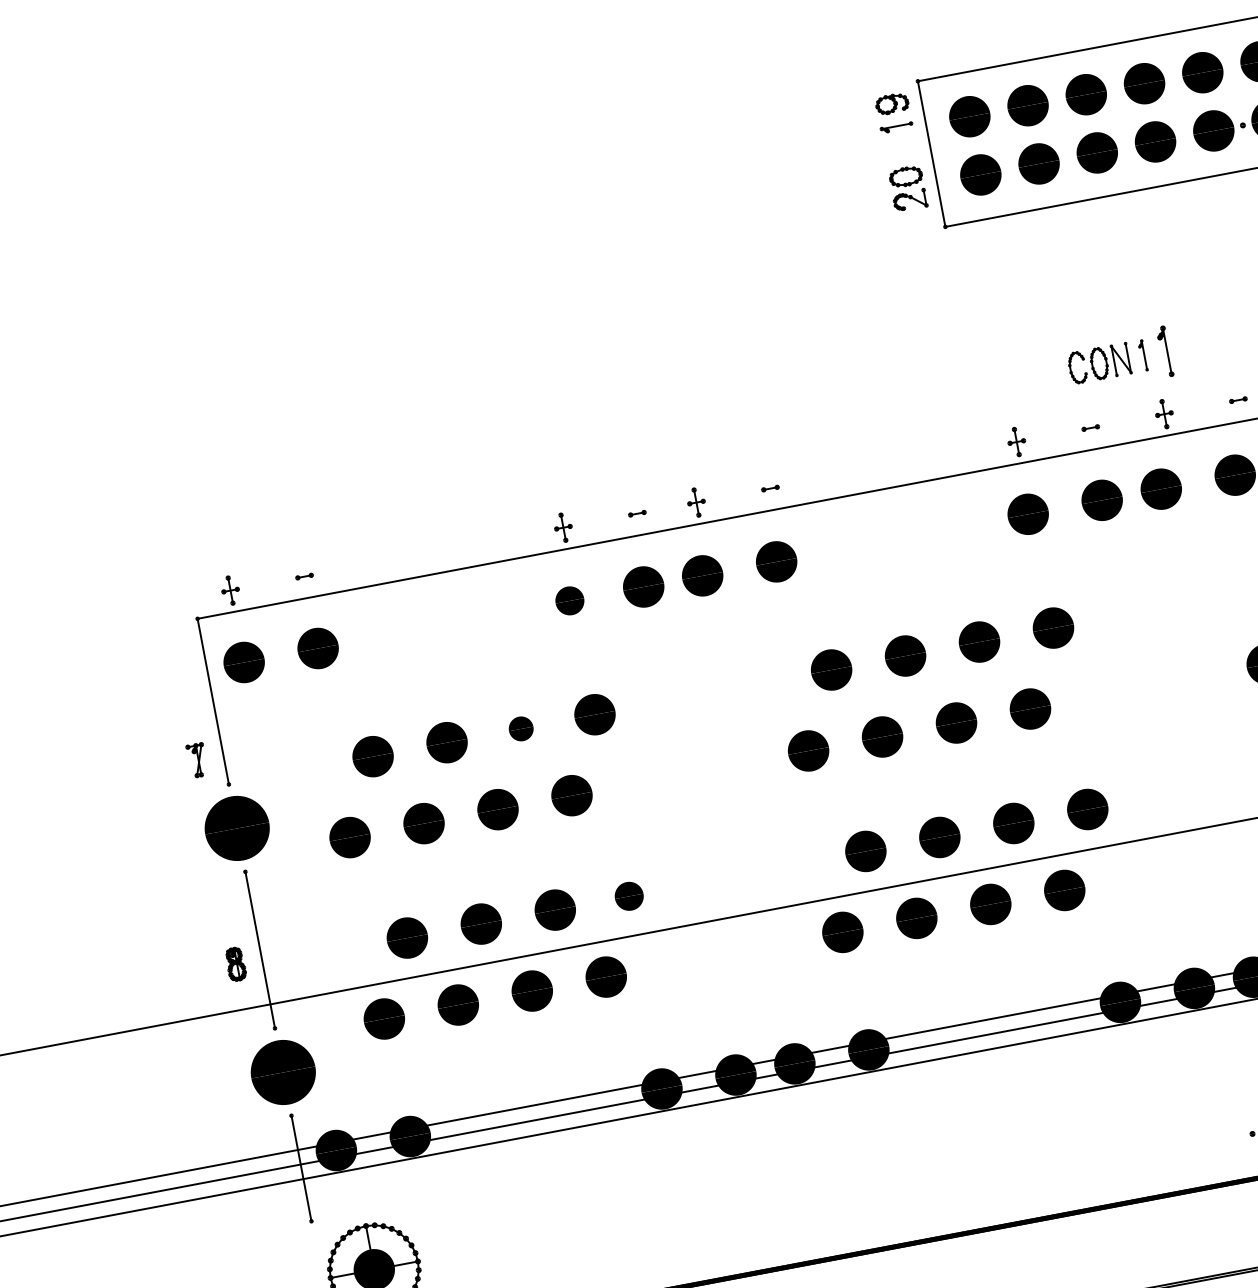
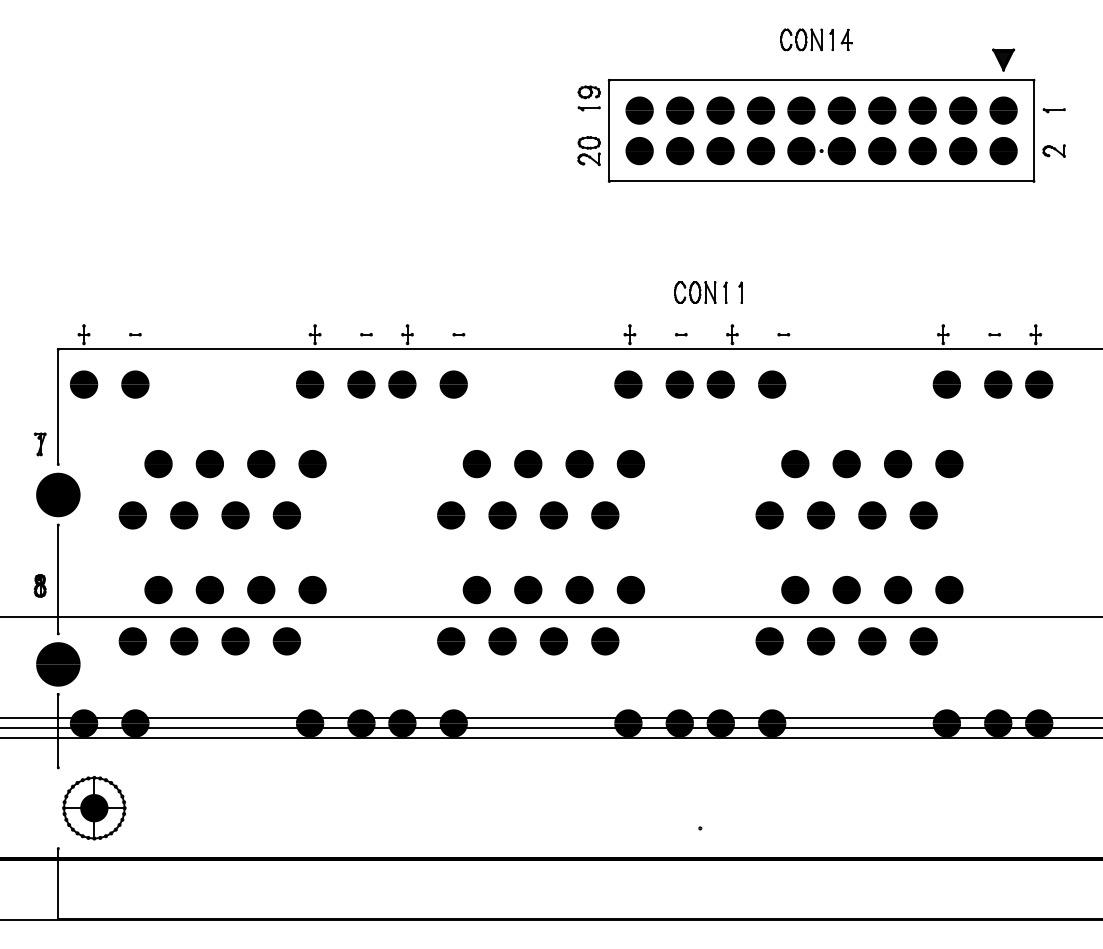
part: (1164, 351) -> (740, 292), size x0.62
part: (570, 600) -> (310, 384), size x1.43
part: (521, 729) -> (261, 464), size x1.67
part: (629, 896) -> (312, 590), size x1.43

